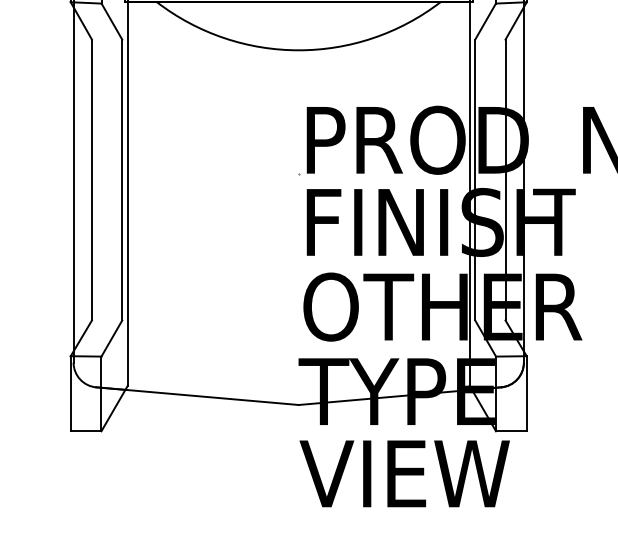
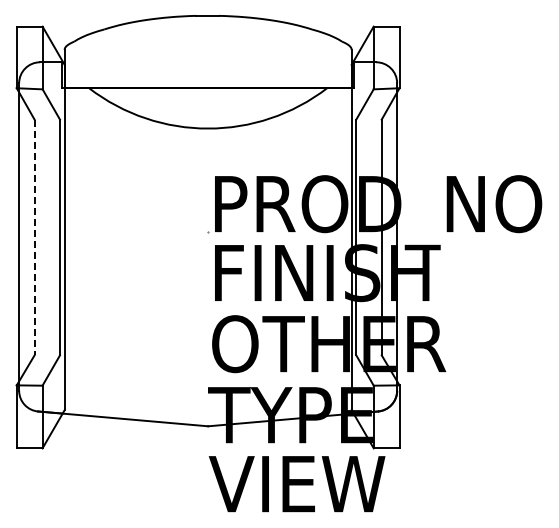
line: (91, 180) -> (34, 237), solid -> dashed

